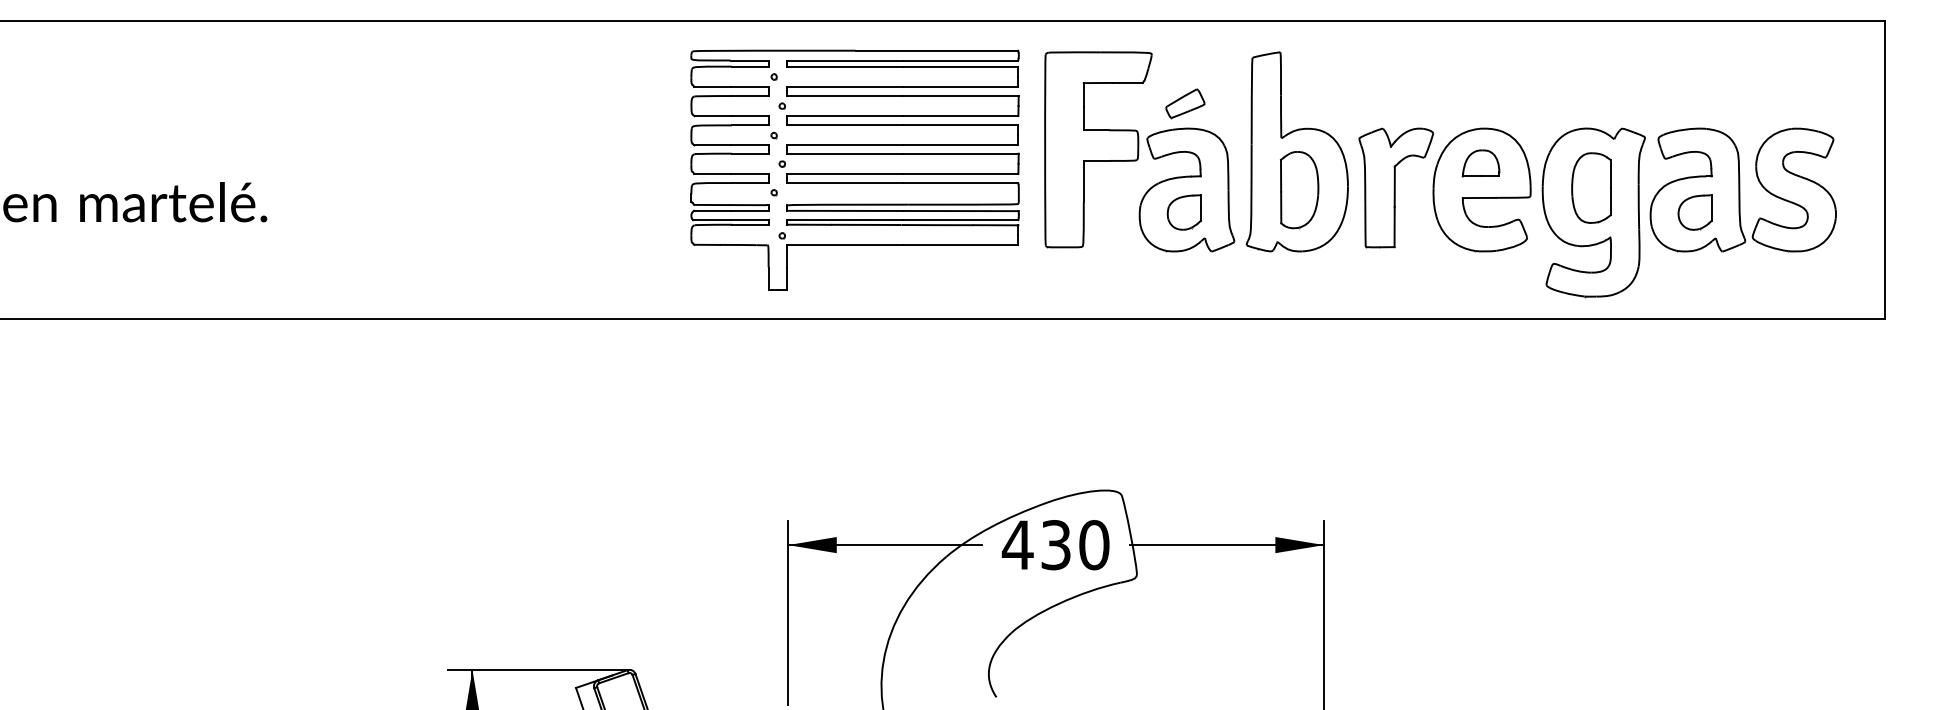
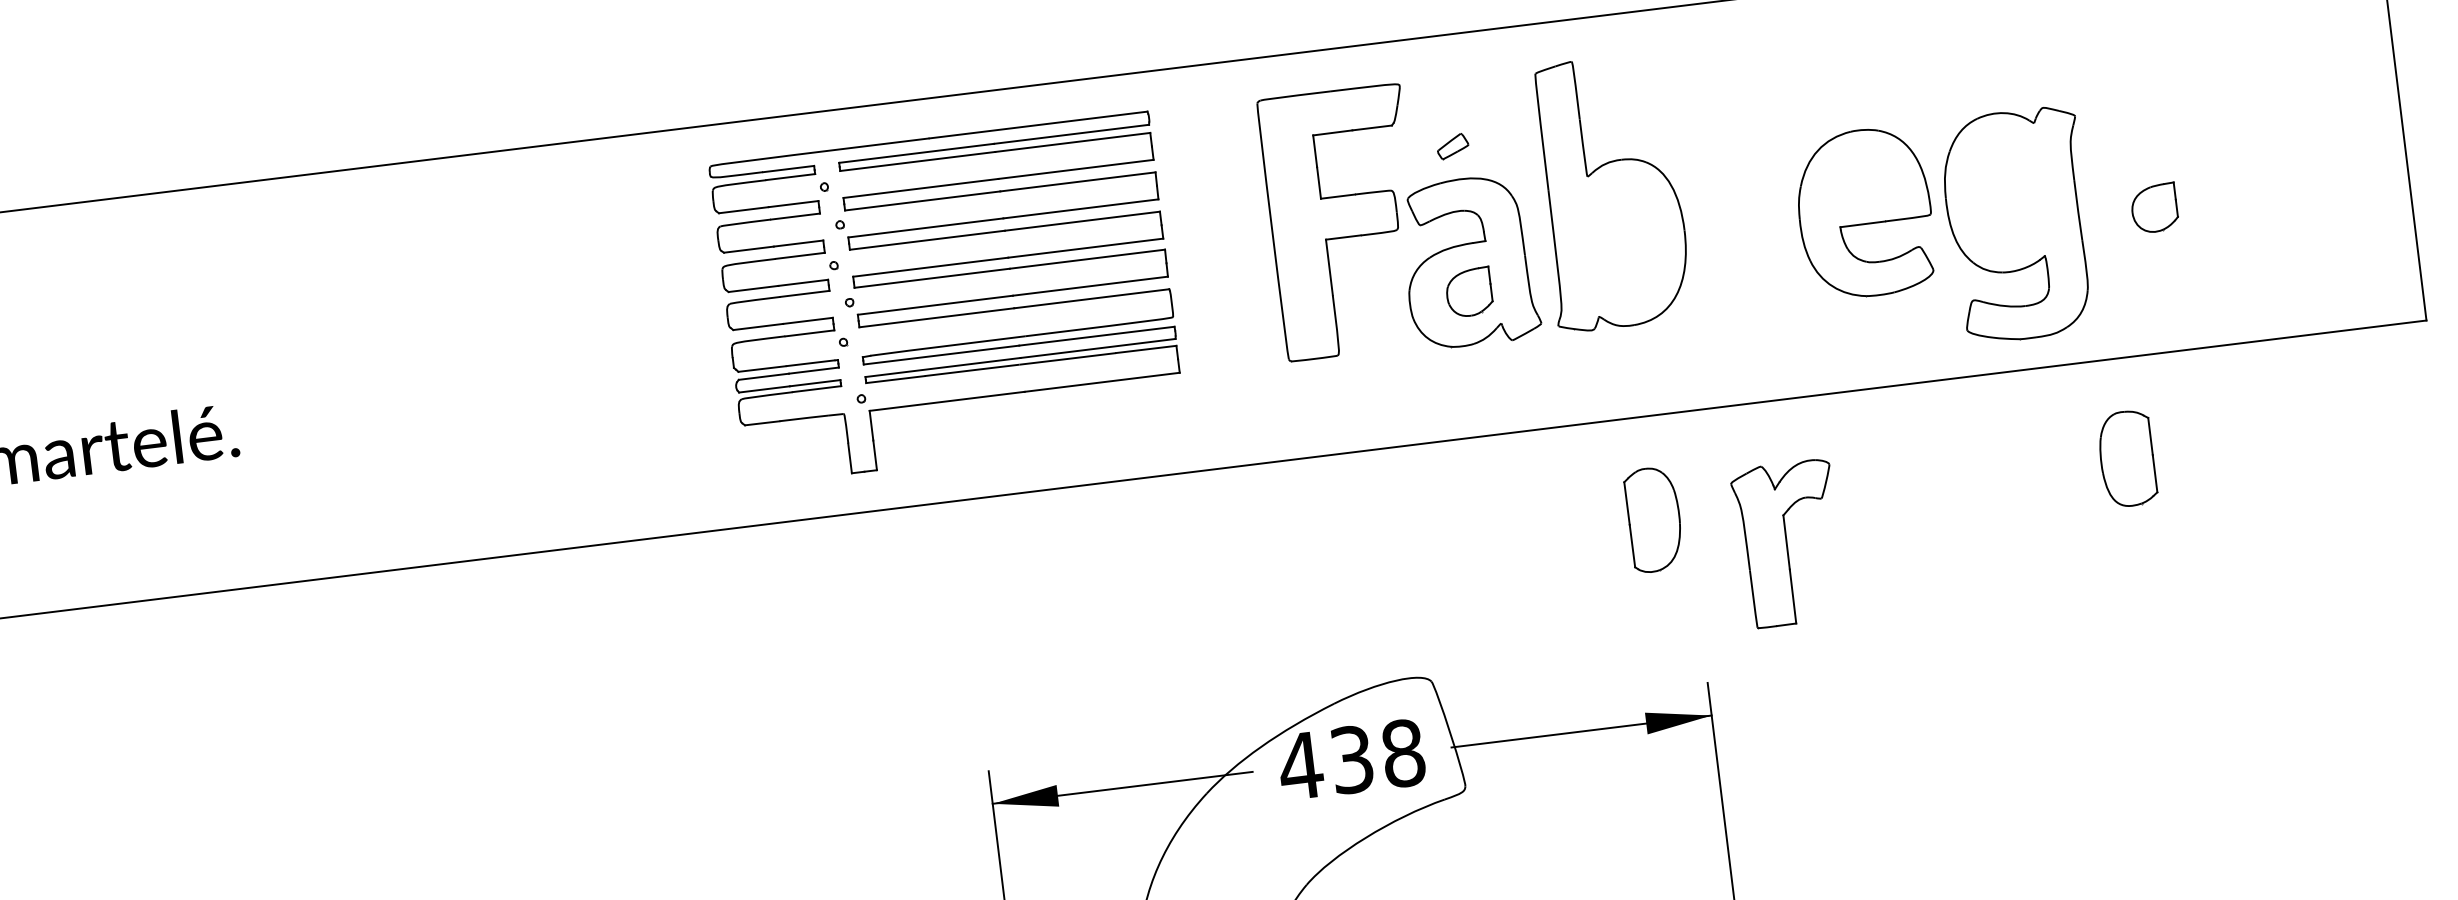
part: (1185, 103) -> (1452, 146), size x0.6
part: (1480, 163) -> (1858, 177), removed
part: (854, 169) -> (947, 297), moved
part: (1395, 187) -> (1787, 543), moved
part: (1591, 187) -> (2127, 458), moved
part: (1742, 189) -> (2214, 169), removed
part: (1299, 190) -> (1654, 520), moved
text: (1094, 545) -> (1403, 753), 430 -> 438

